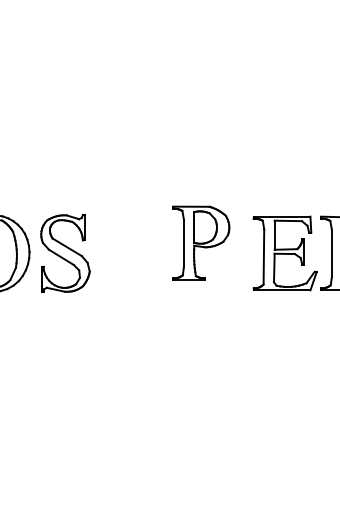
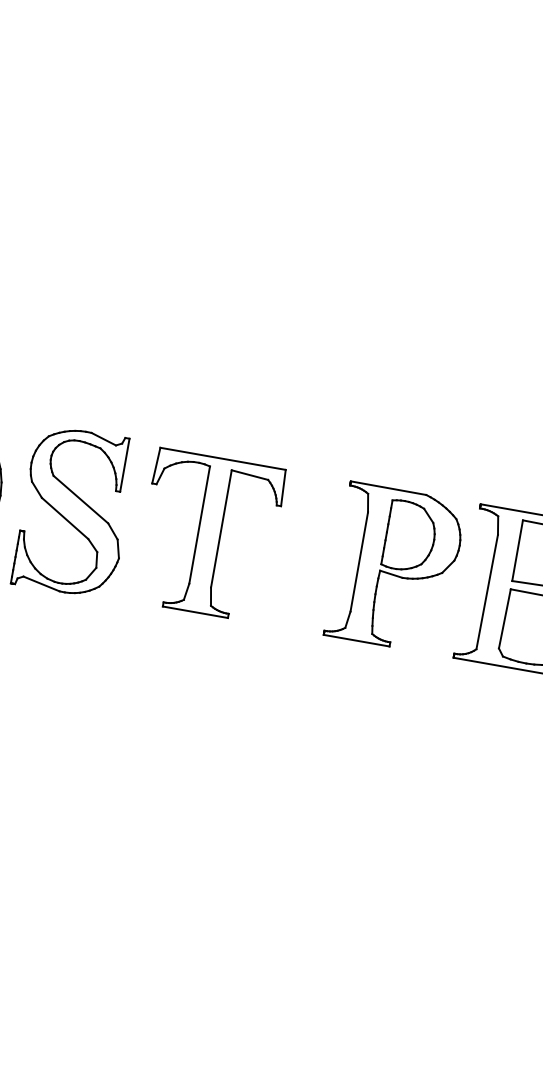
part: (201, 242) -> (396, 566), moved
part: (129, 252) -> (208, 533), added

